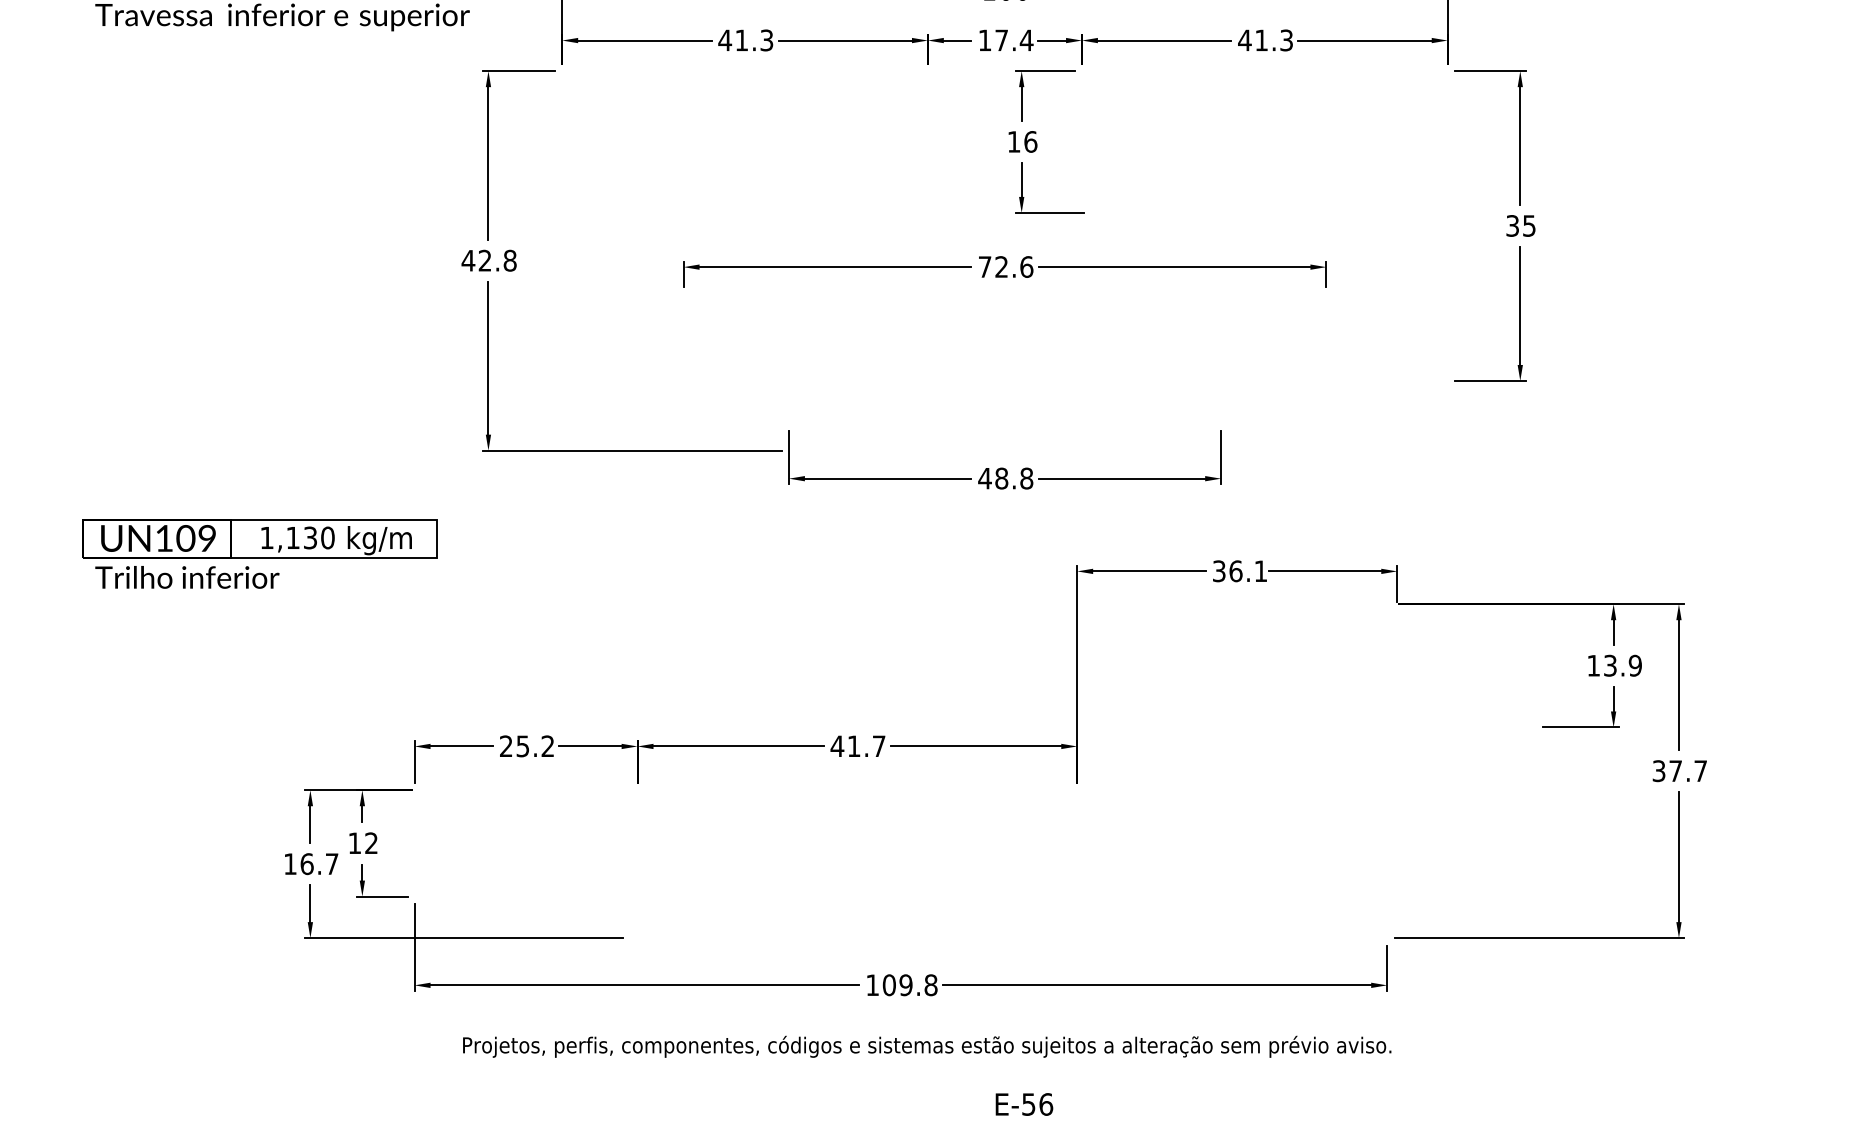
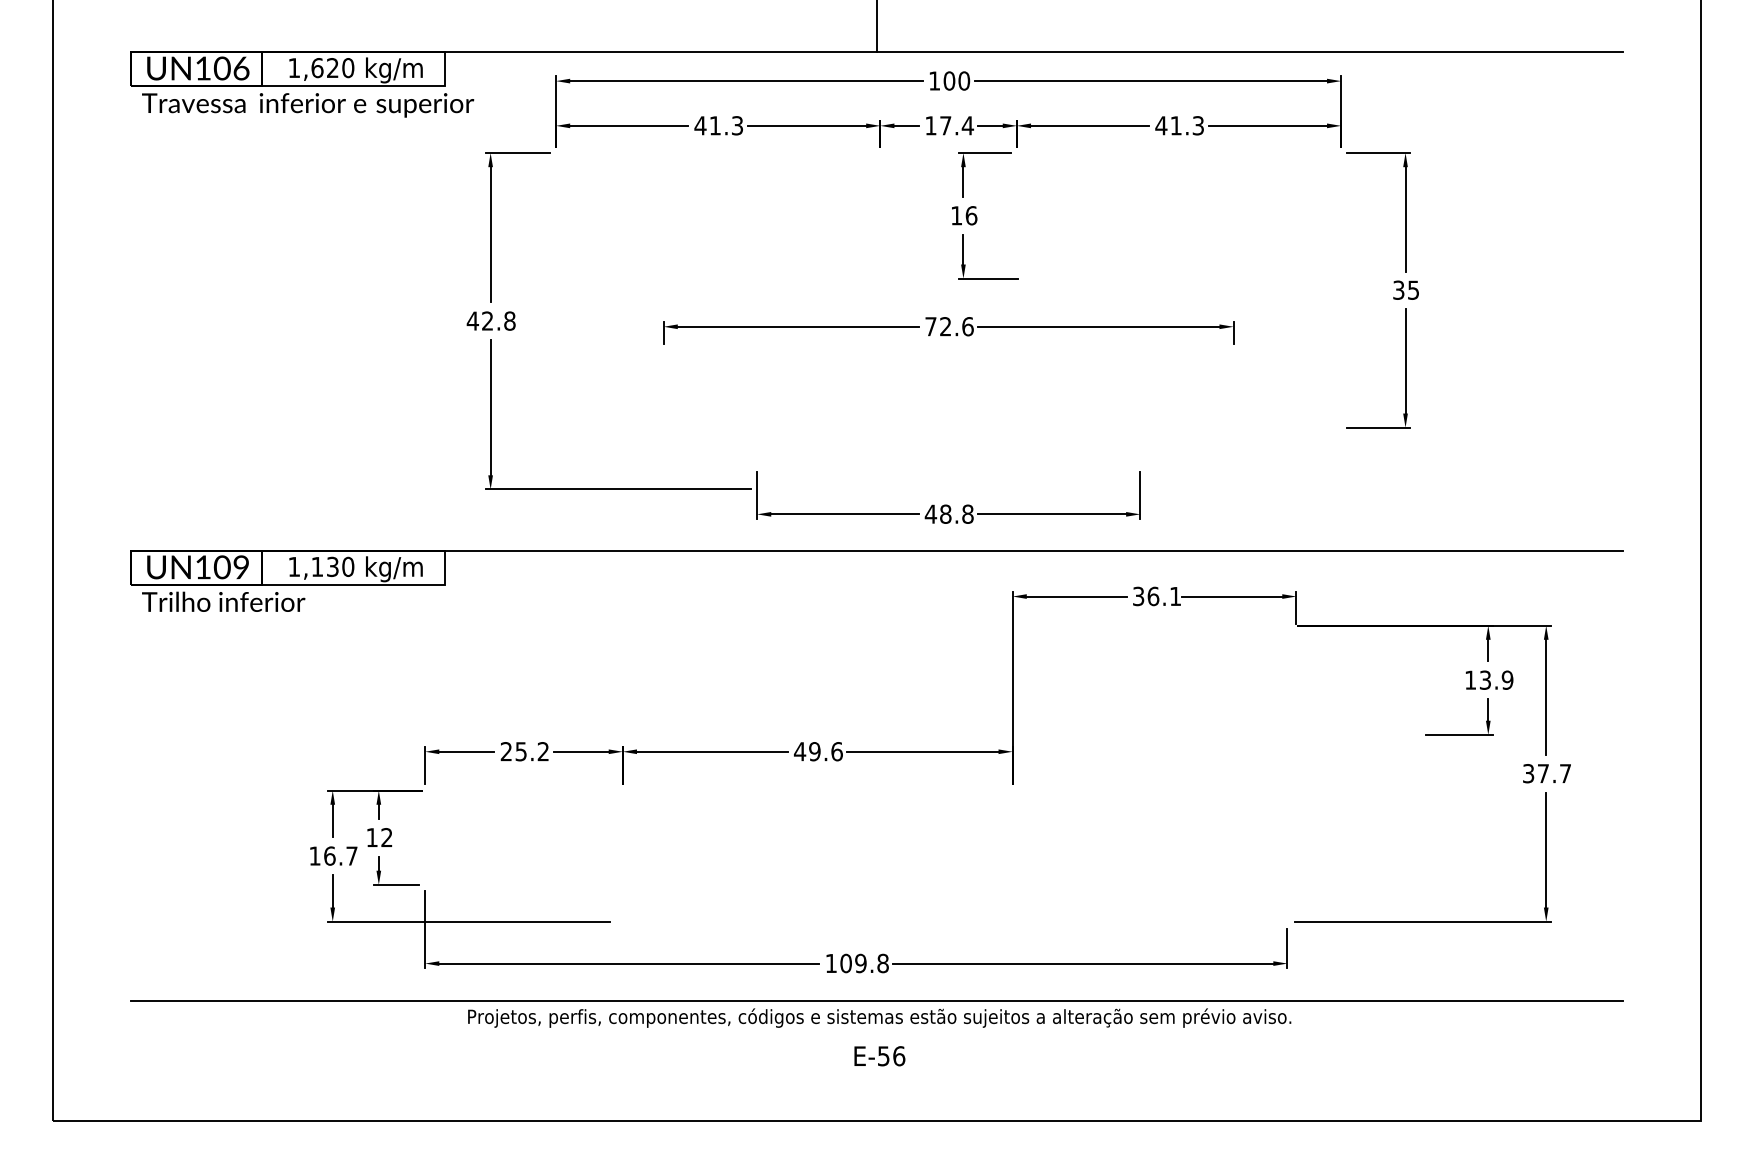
line: (923, 520) -> (876, 551), added
text: (866, 746) -> (825, 751), 41.7 -> 49.6
line: (923, 1028) -> (876, 1001), added
text: (1024, 1104) -> (879, 1056), moved

